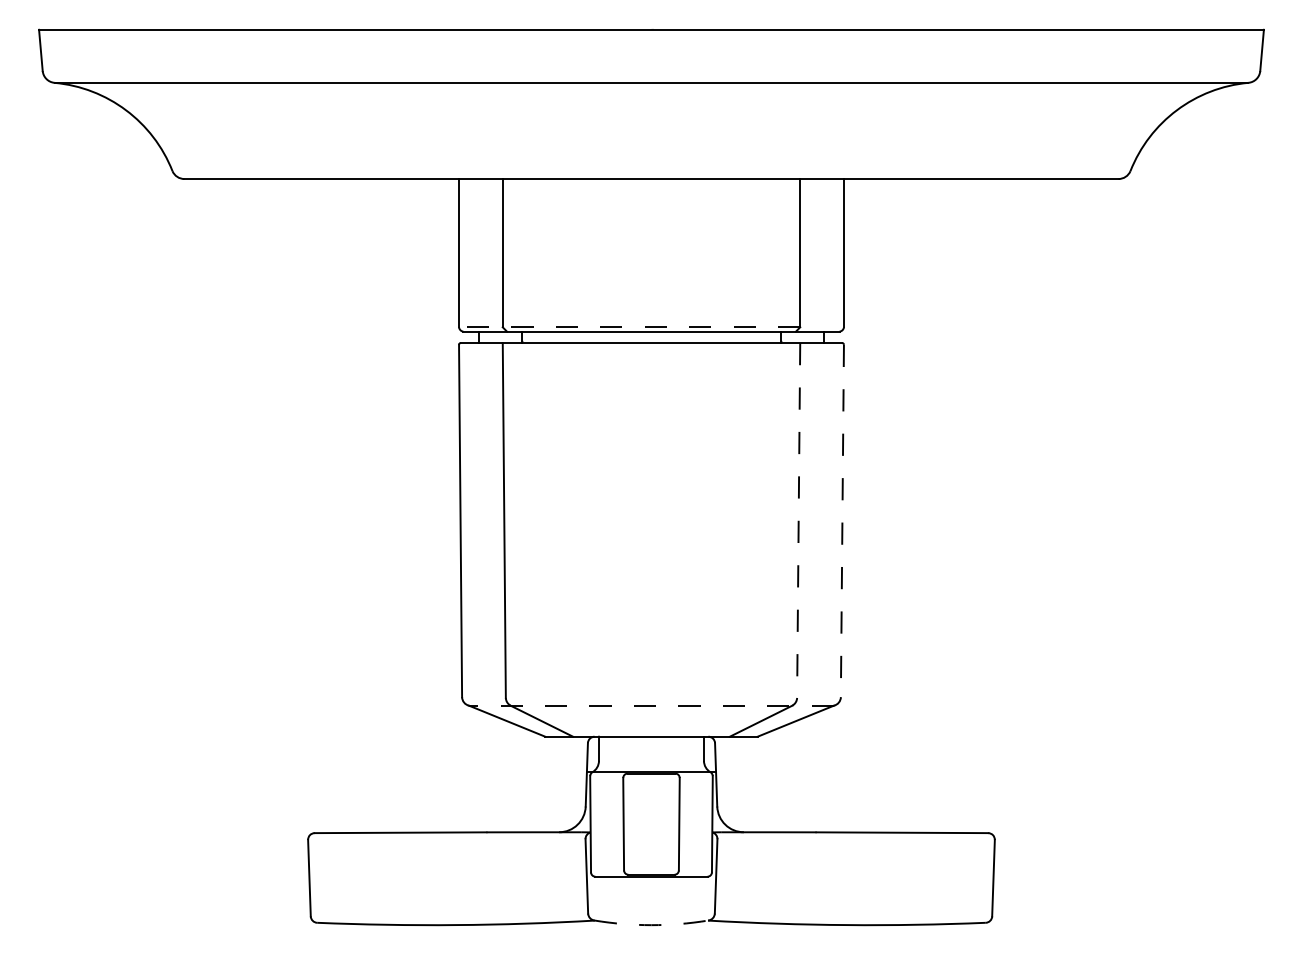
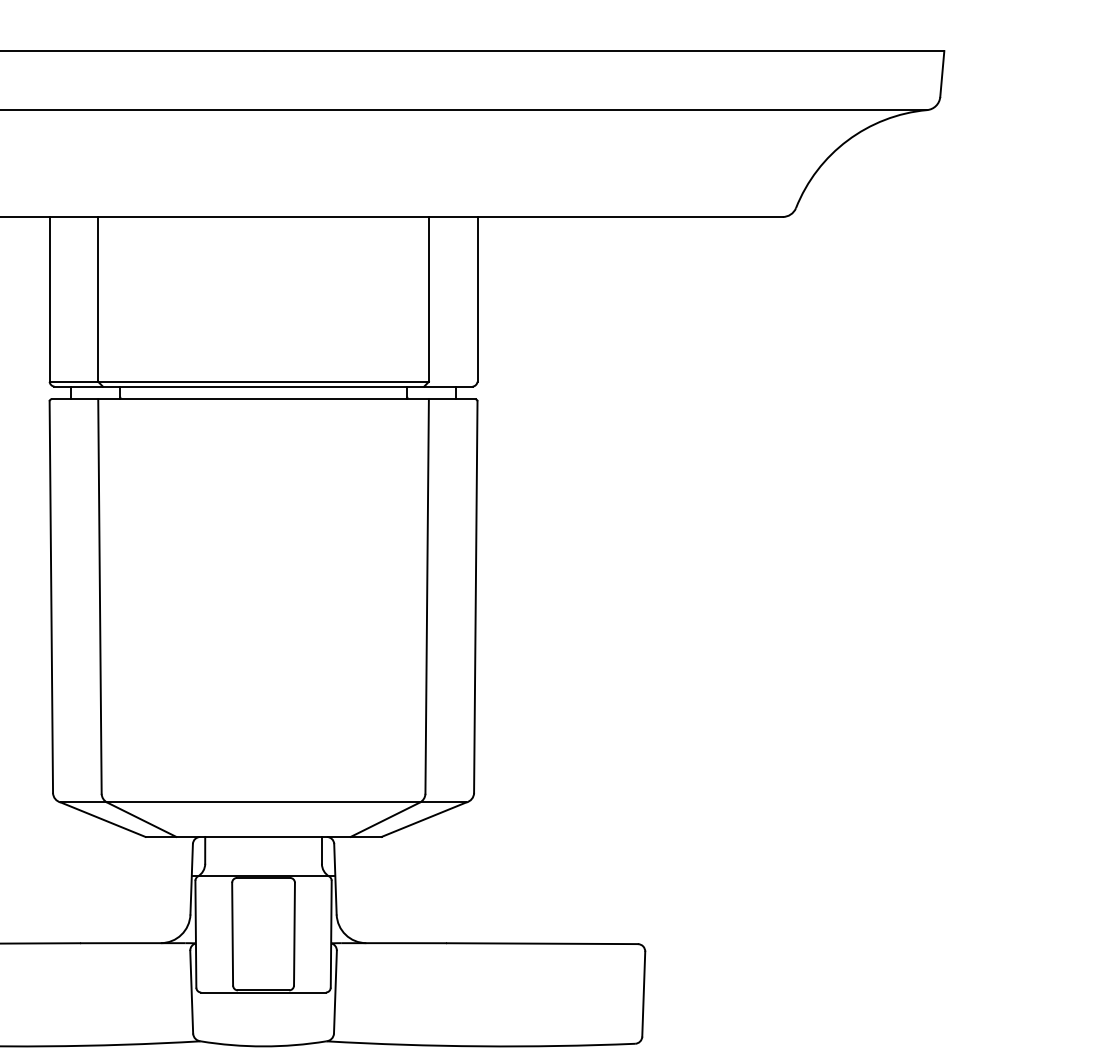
line: (629, 327) -> (239, 382), dashed -> solid
line: (798, 520) -> (426, 596), dashed -> solid
line: (842, 521) -> (475, 597), dashed -> solid
line: (651, 705) -> (263, 802), dashed -> solid
arc: (651, 925) -> (263, 1046), dashed -> solid

